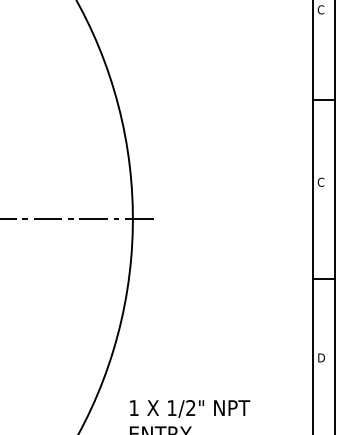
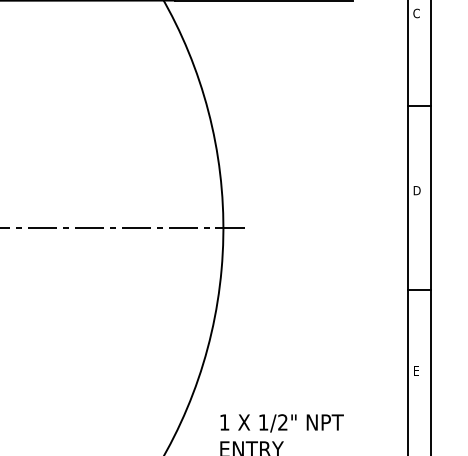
text: (320, 182) -> (416, 190), C -> D
text: (320, 357) -> (416, 370), D -> E

